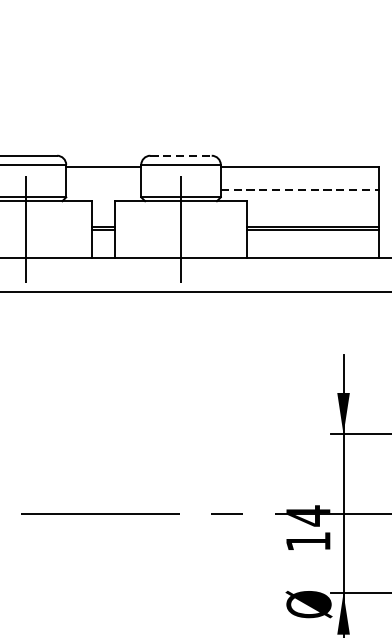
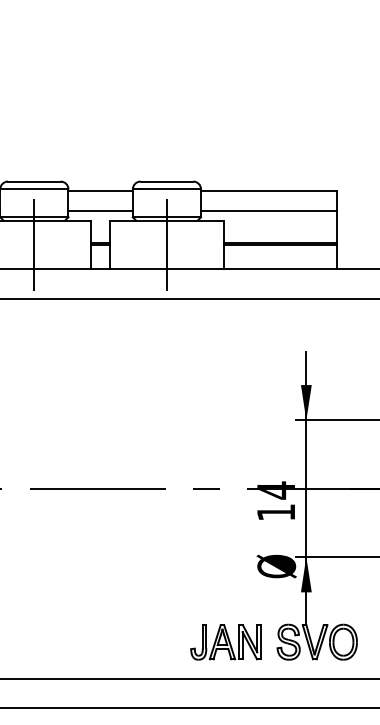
line: (181, 155) -> (167, 181), dashed -> solid
line: (103, 189) -> (100, 210), added
line: (299, 189) -> (268, 210), dashed -> solid

